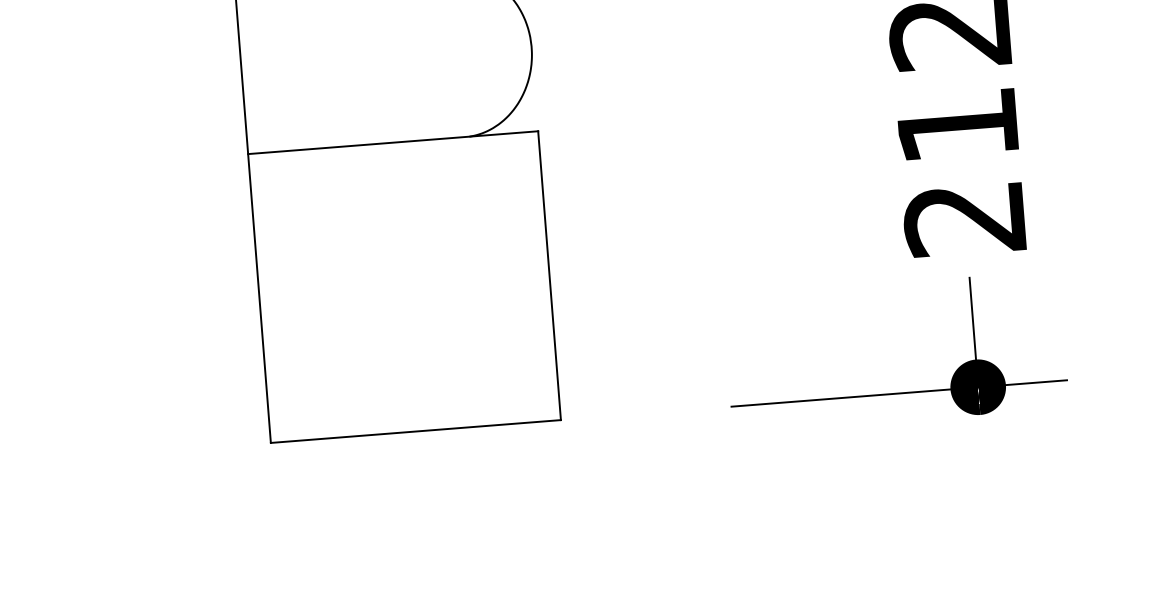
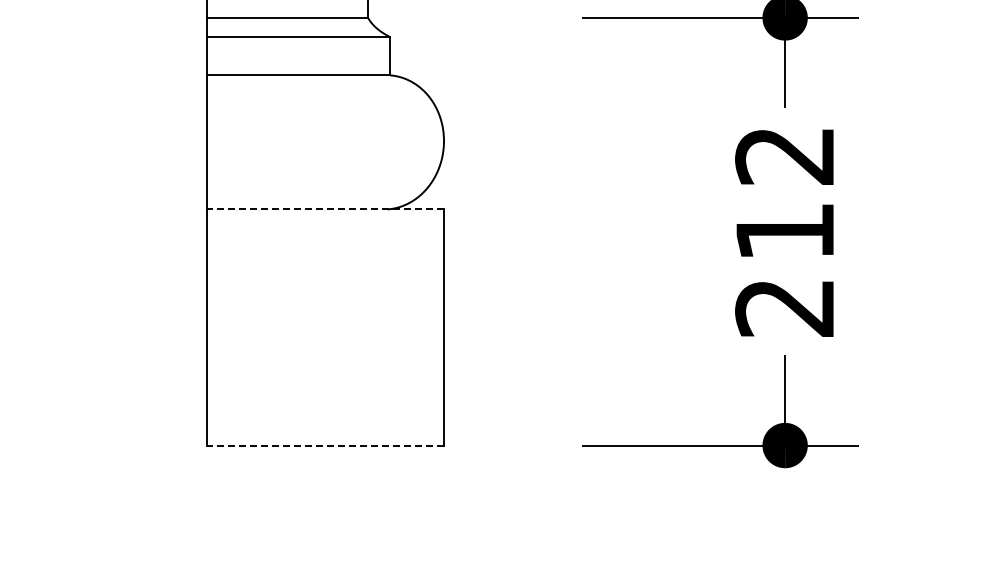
line: (393, 142) -> (325, 209), solid -> dashed
line: (416, 431) -> (325, 445), solid -> dashed

